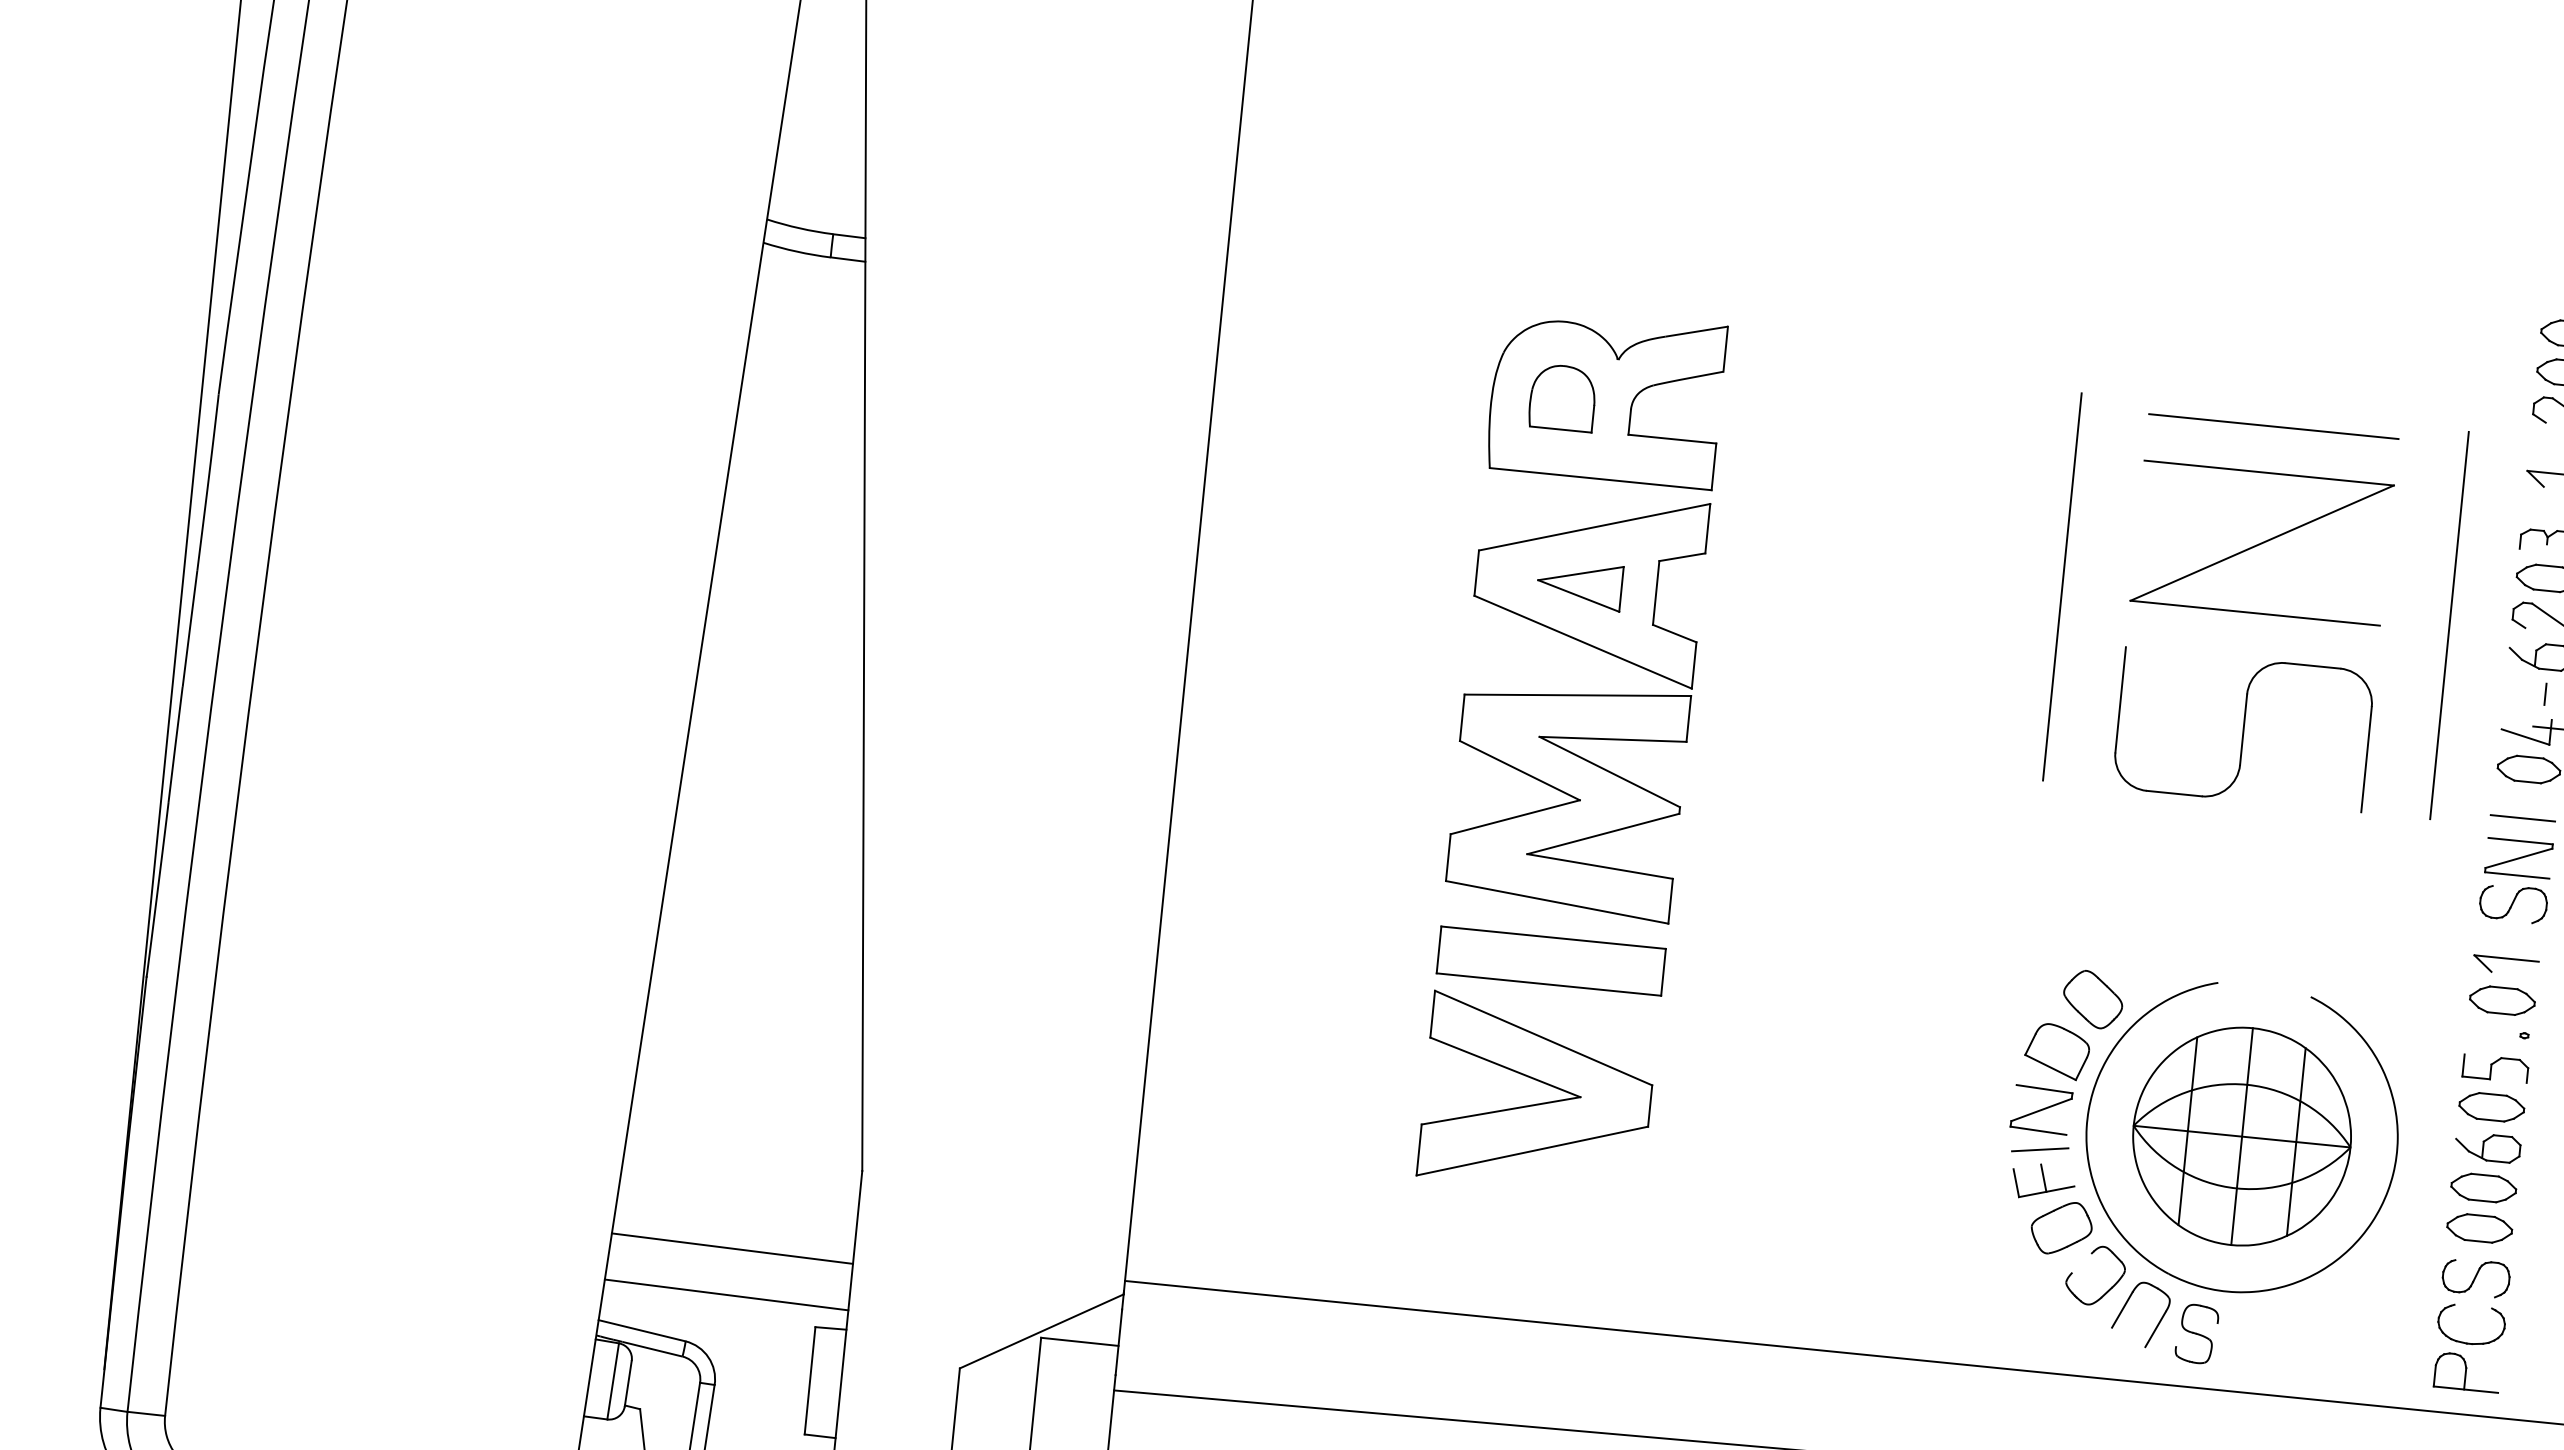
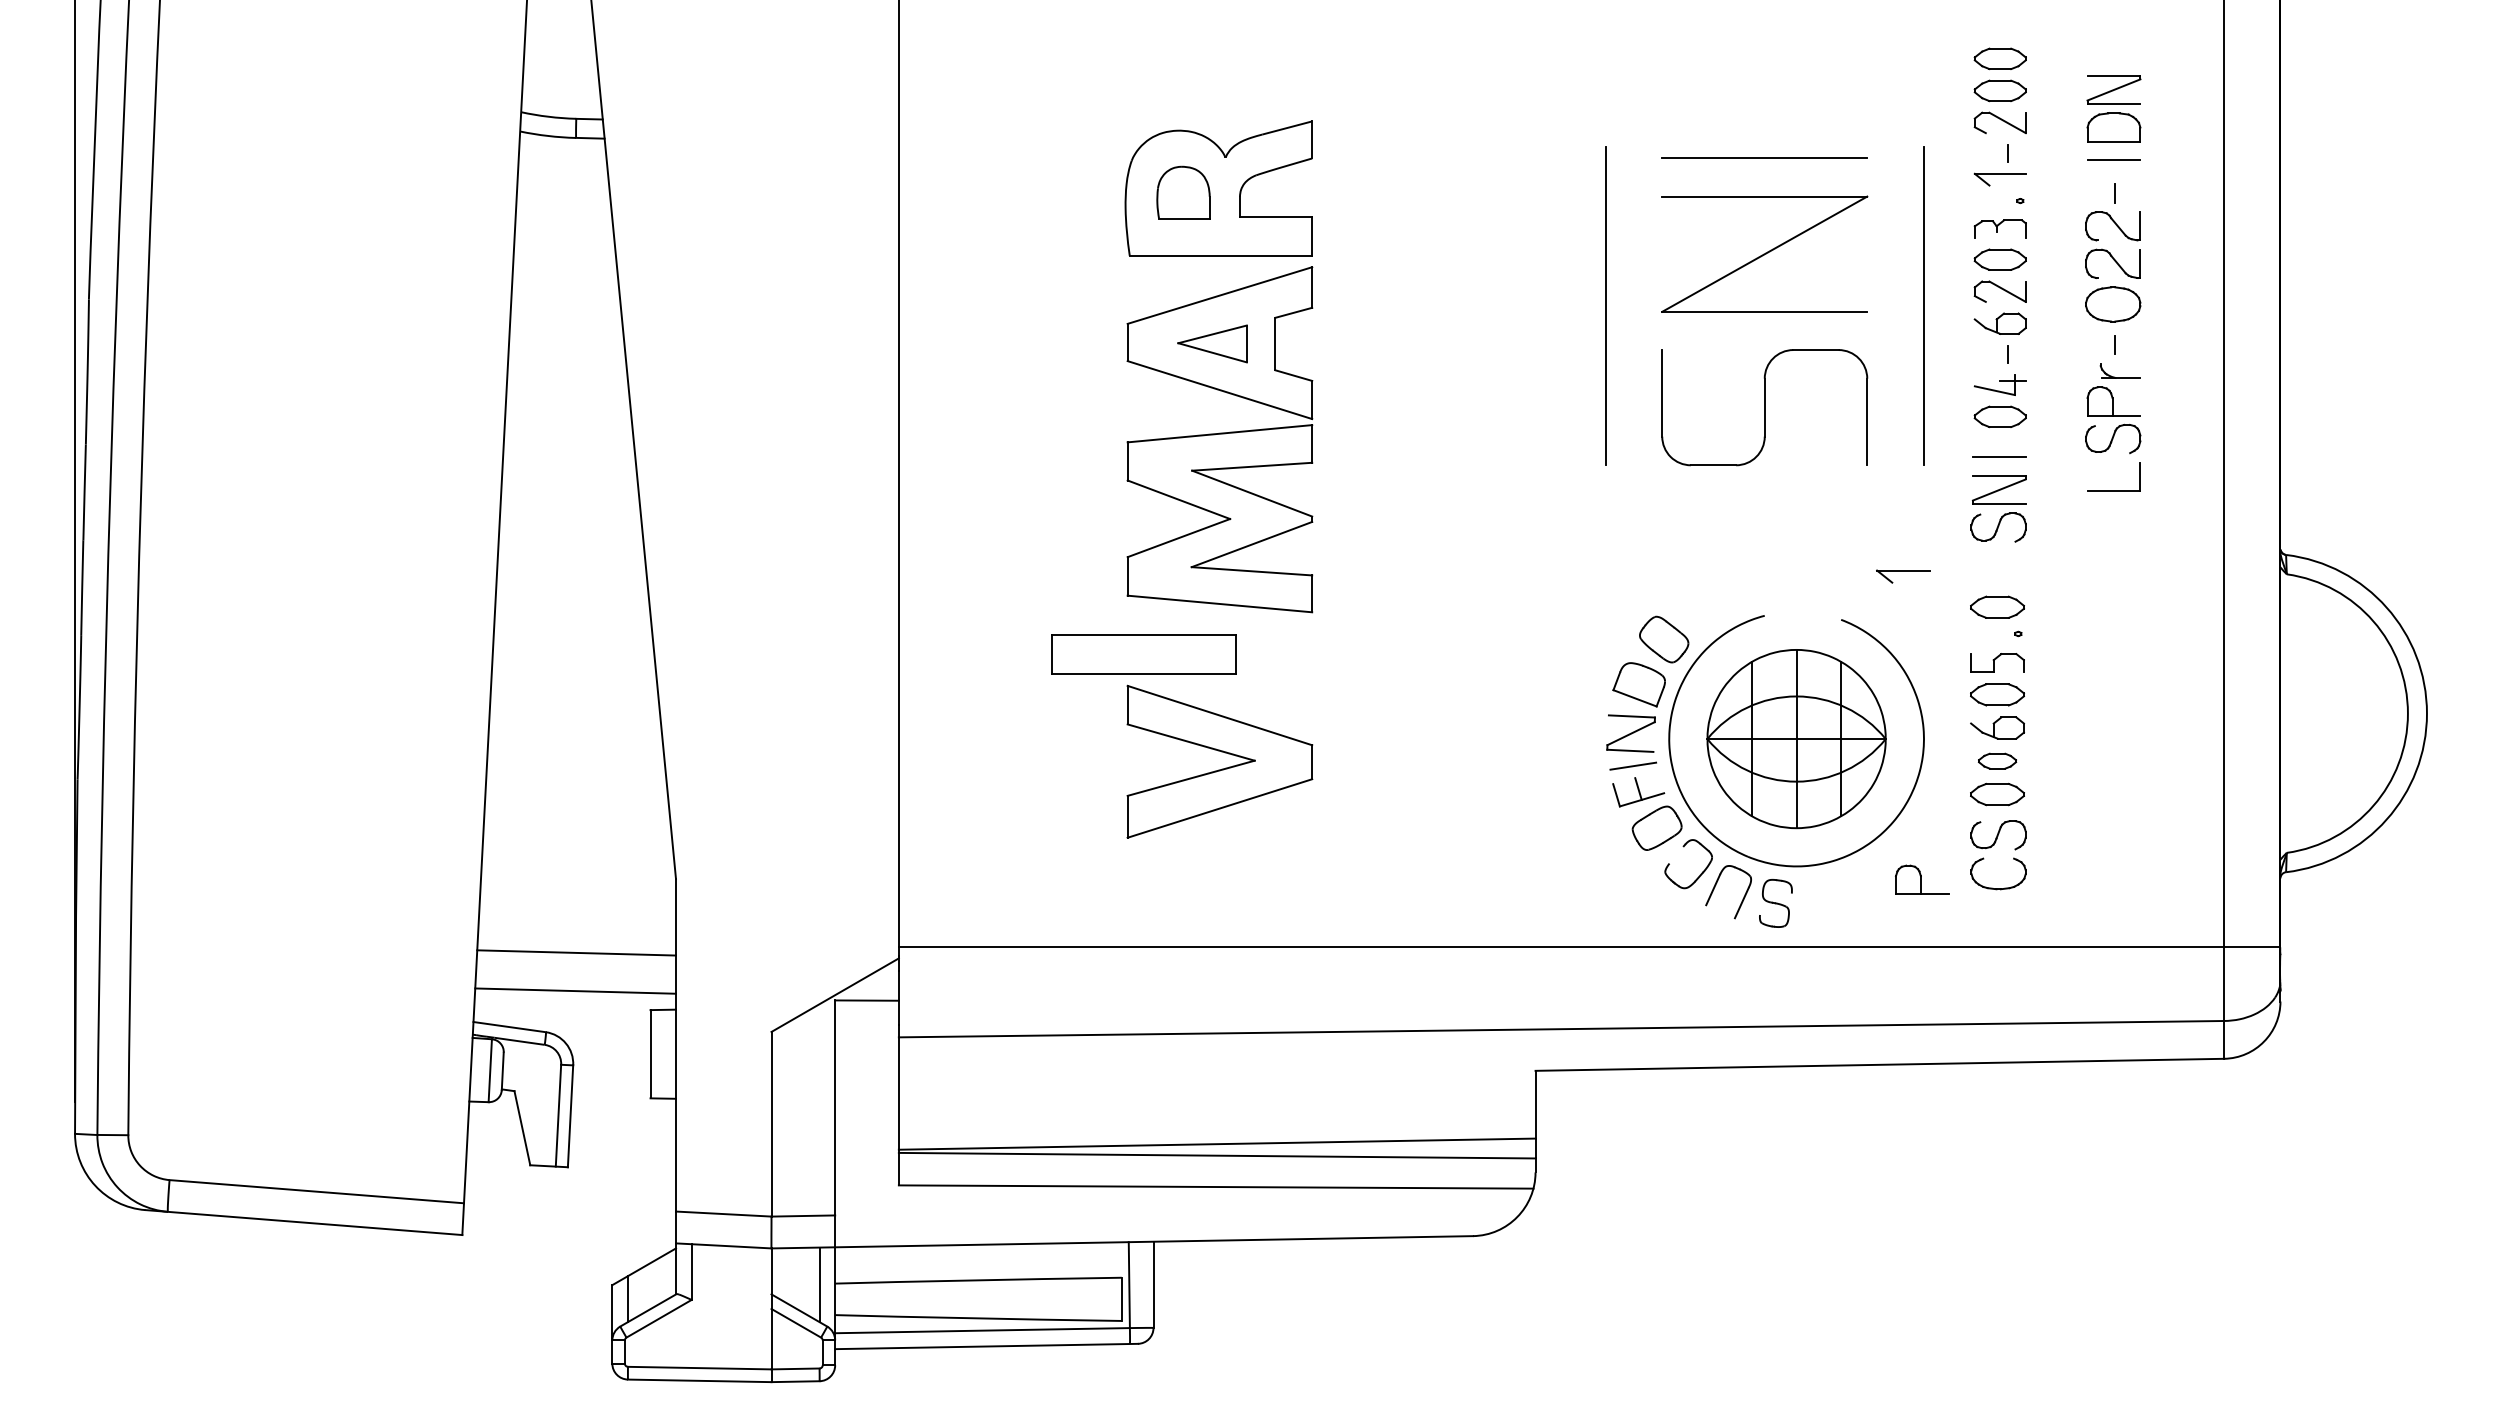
part: (1550, 961) -> (1143, 654), moved
part: (2505, 965) -> (1903, 576), moved
part: (2483, 1187) -> (1997, 760), size x0.7
part: (2467, 1372) -> (1922, 879), moved

